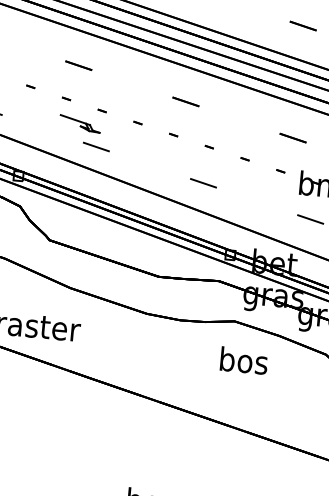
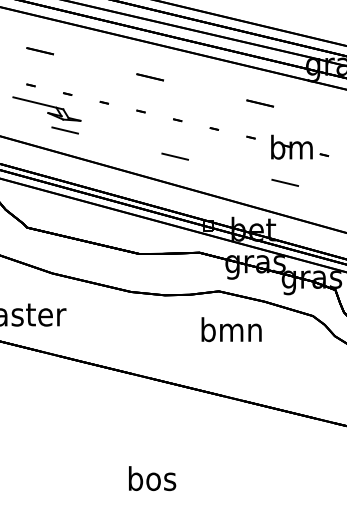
part: (79, 123) -> (46, 108), size x1.67
text: (243, 360) -> (231, 329), bos -> bmn

